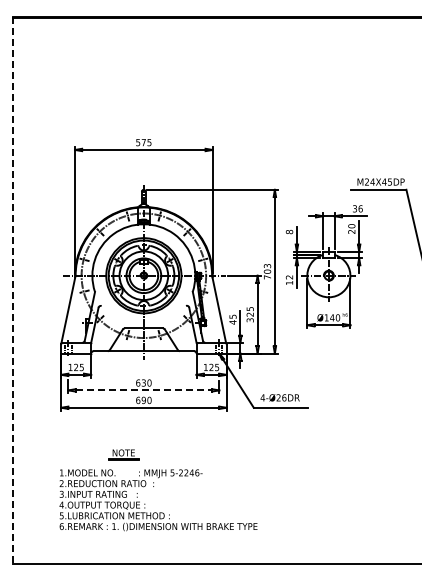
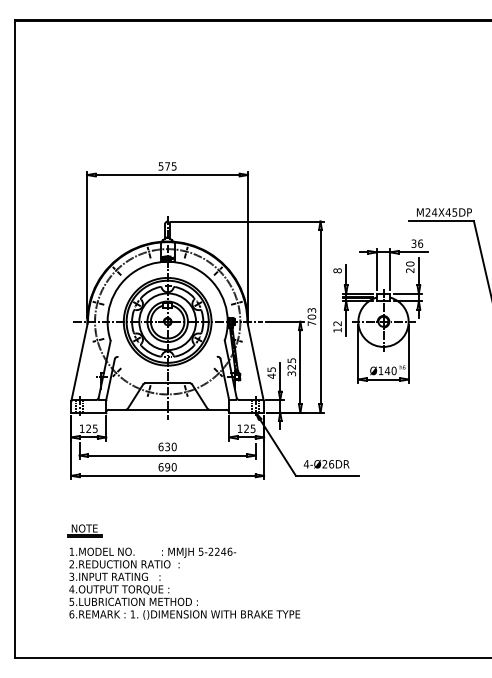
line: (12, 290) -> (14, 339), dashed -> solid
line: (144, 390) -> (168, 455), dashed -> solid
part: (123, 454) -> (84, 530), moved

